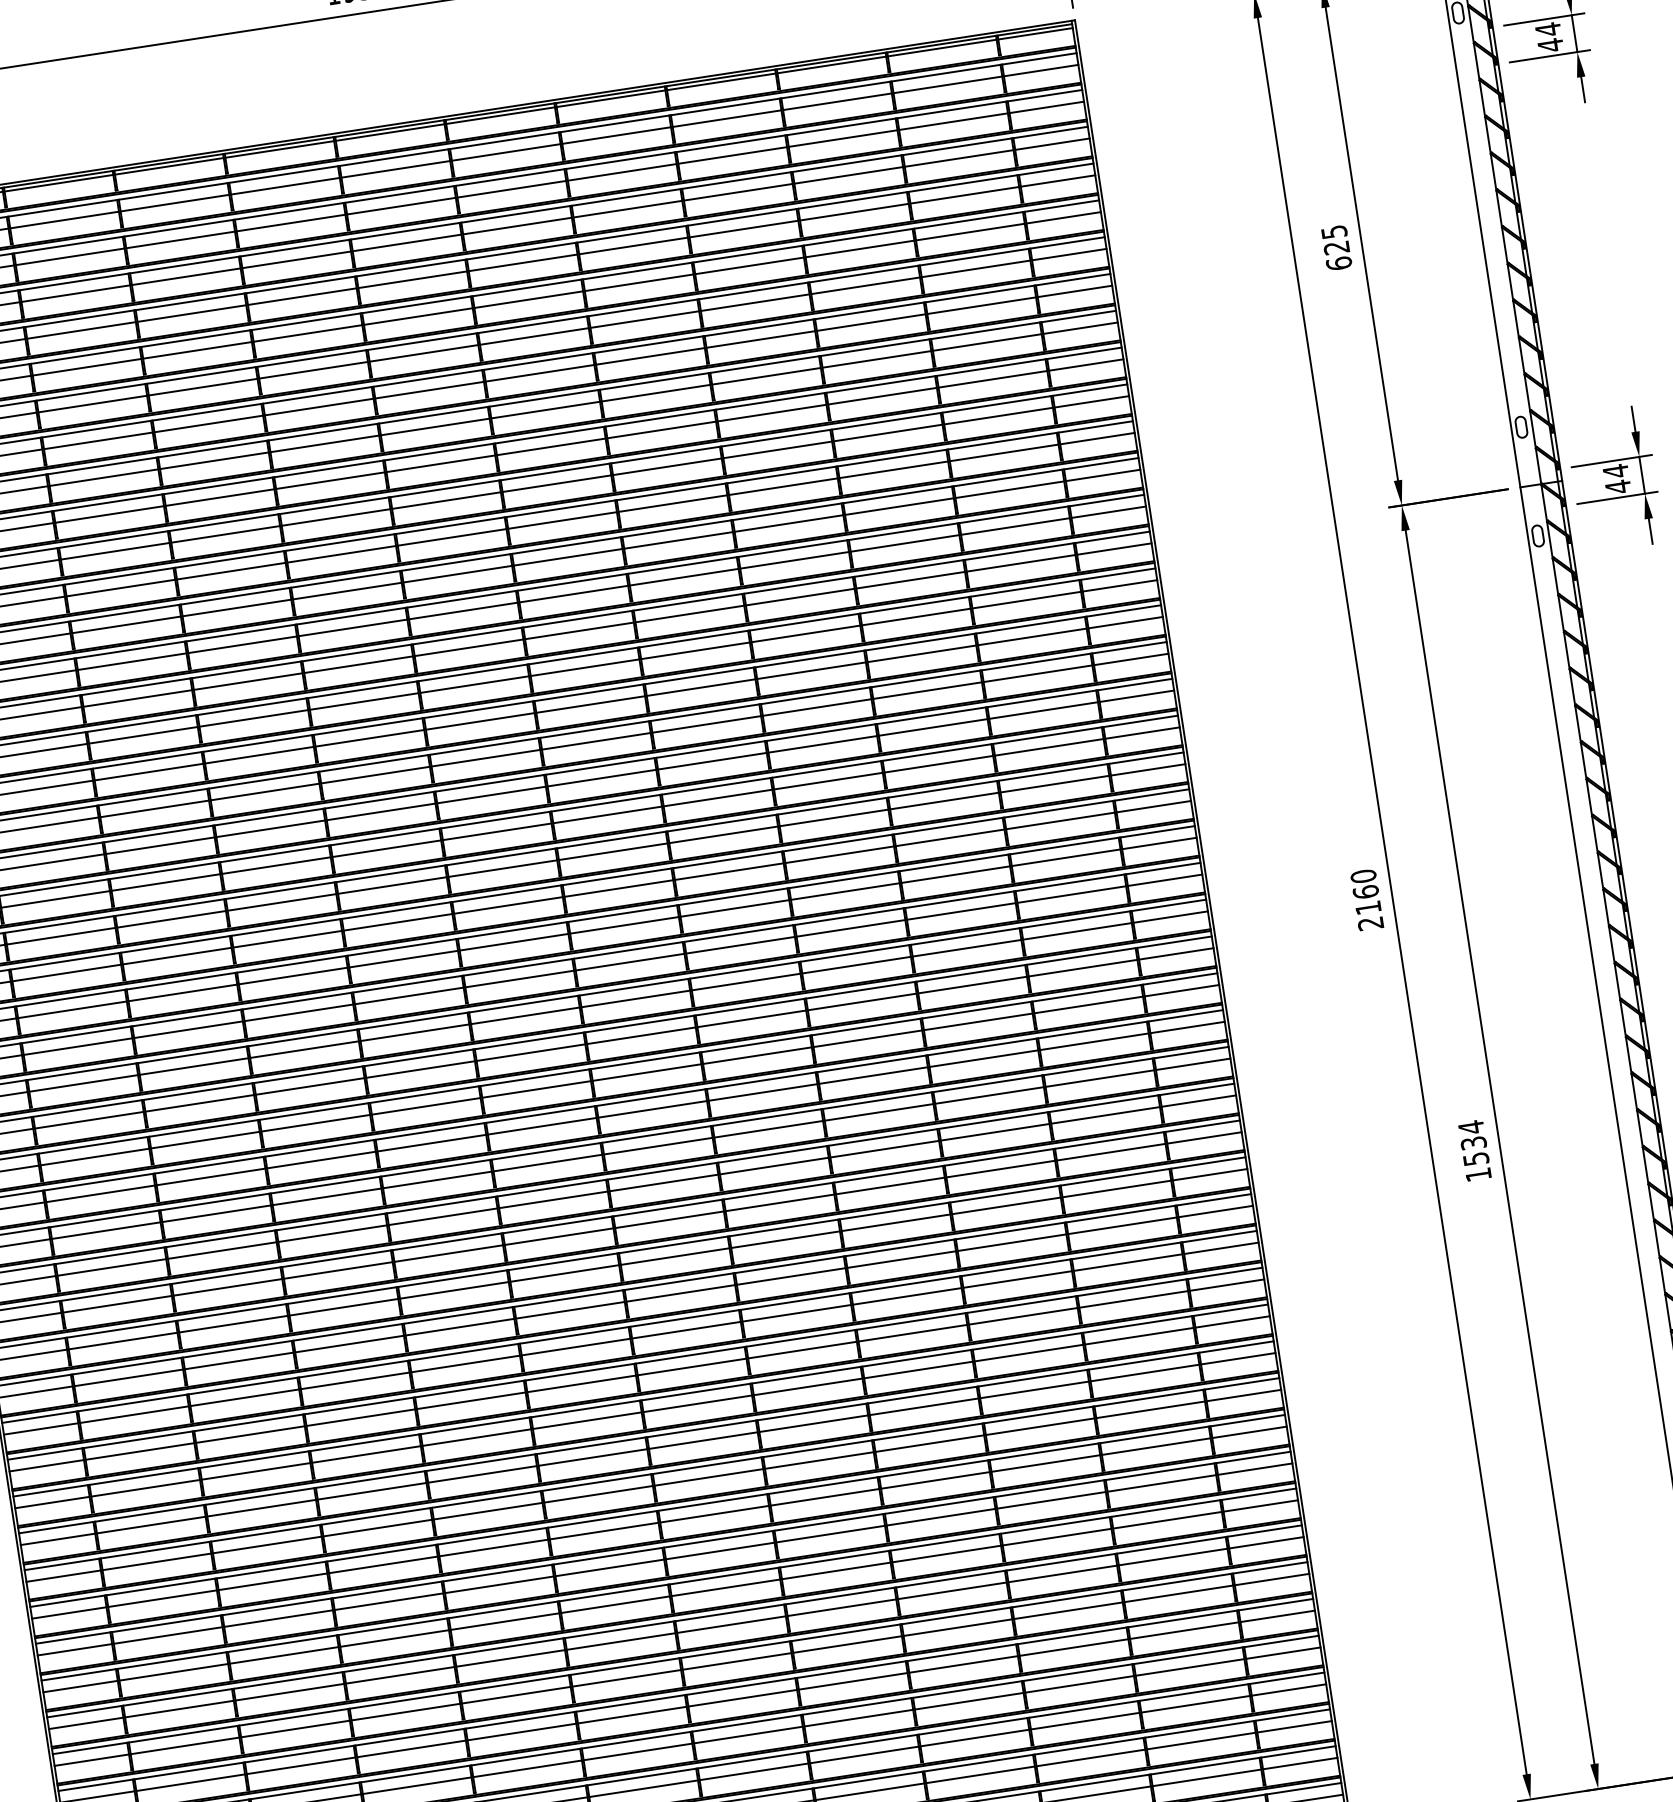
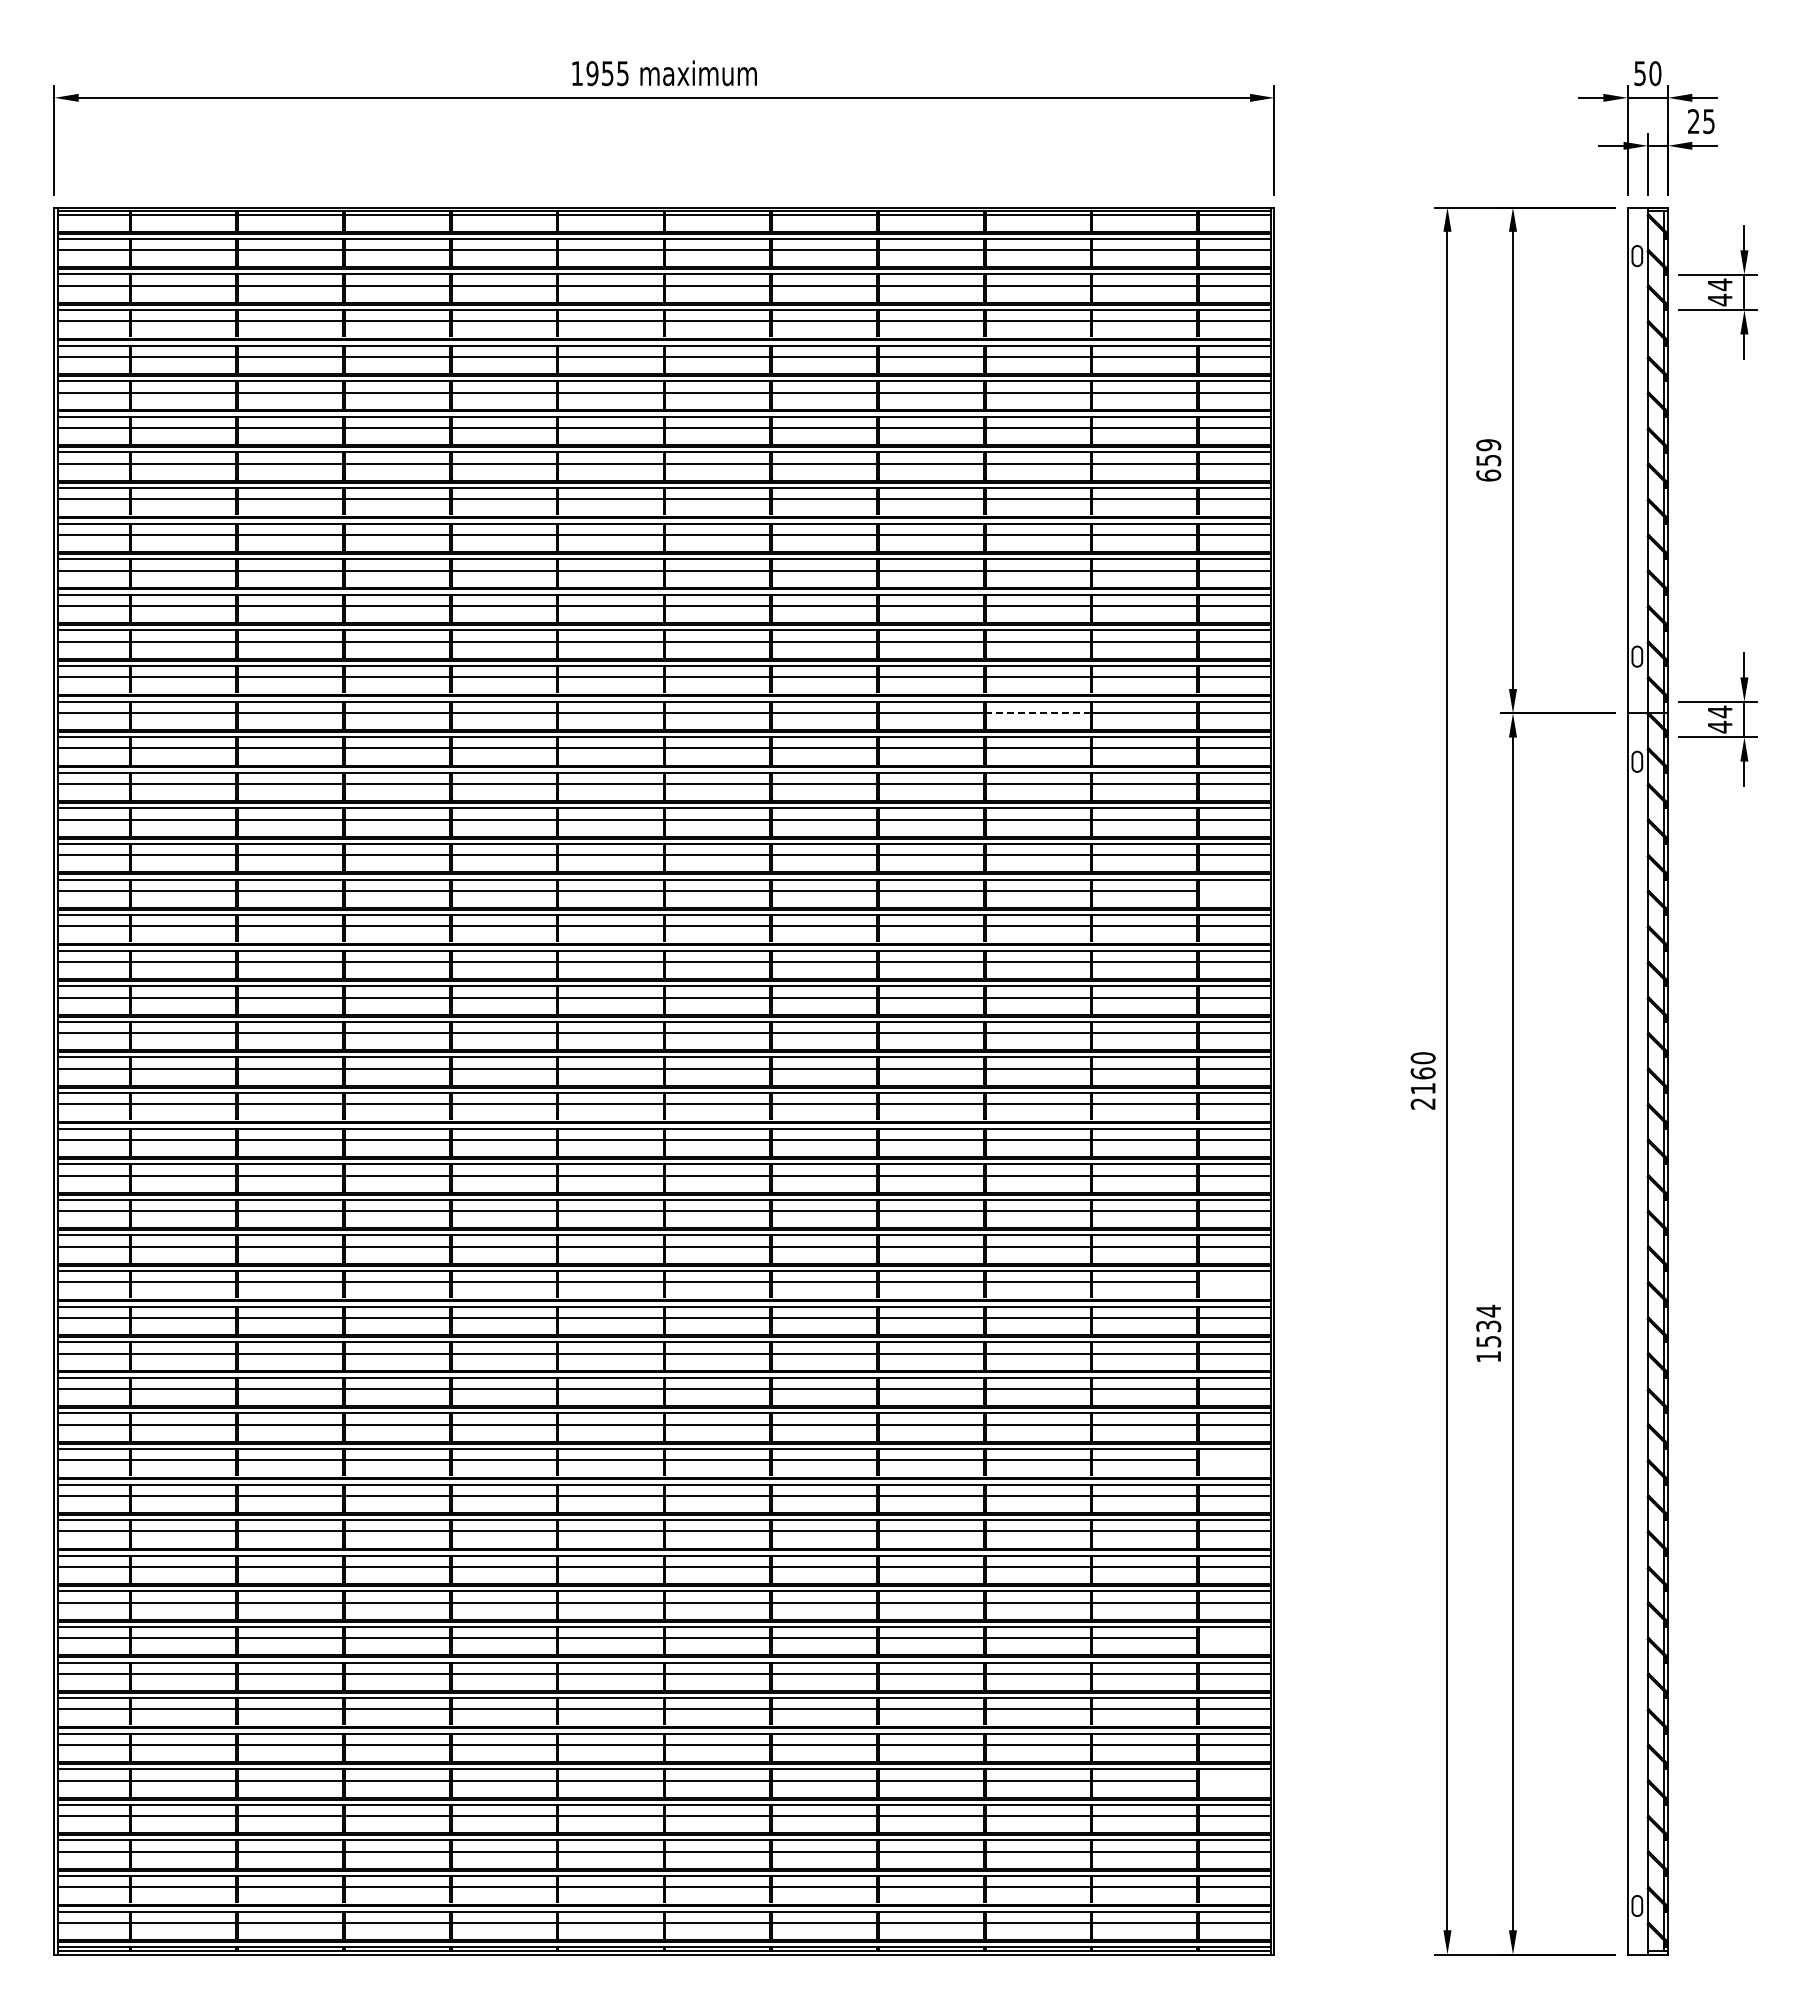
text: (1335, 239) -> (1488, 452), 625 -> 659
line: (911, 579) -> (1038, 712), solid -> dashed
line: (1142, 732) -> (1235, 890), removed
line: (1204, 1138) -> (1235, 1282), removed
line: (1233, 1322) -> (1235, 1460), removed
line: (1261, 1506) -> (1235, 1638), removed
line: (1283, 1652) -> (1235, 1780), removed

